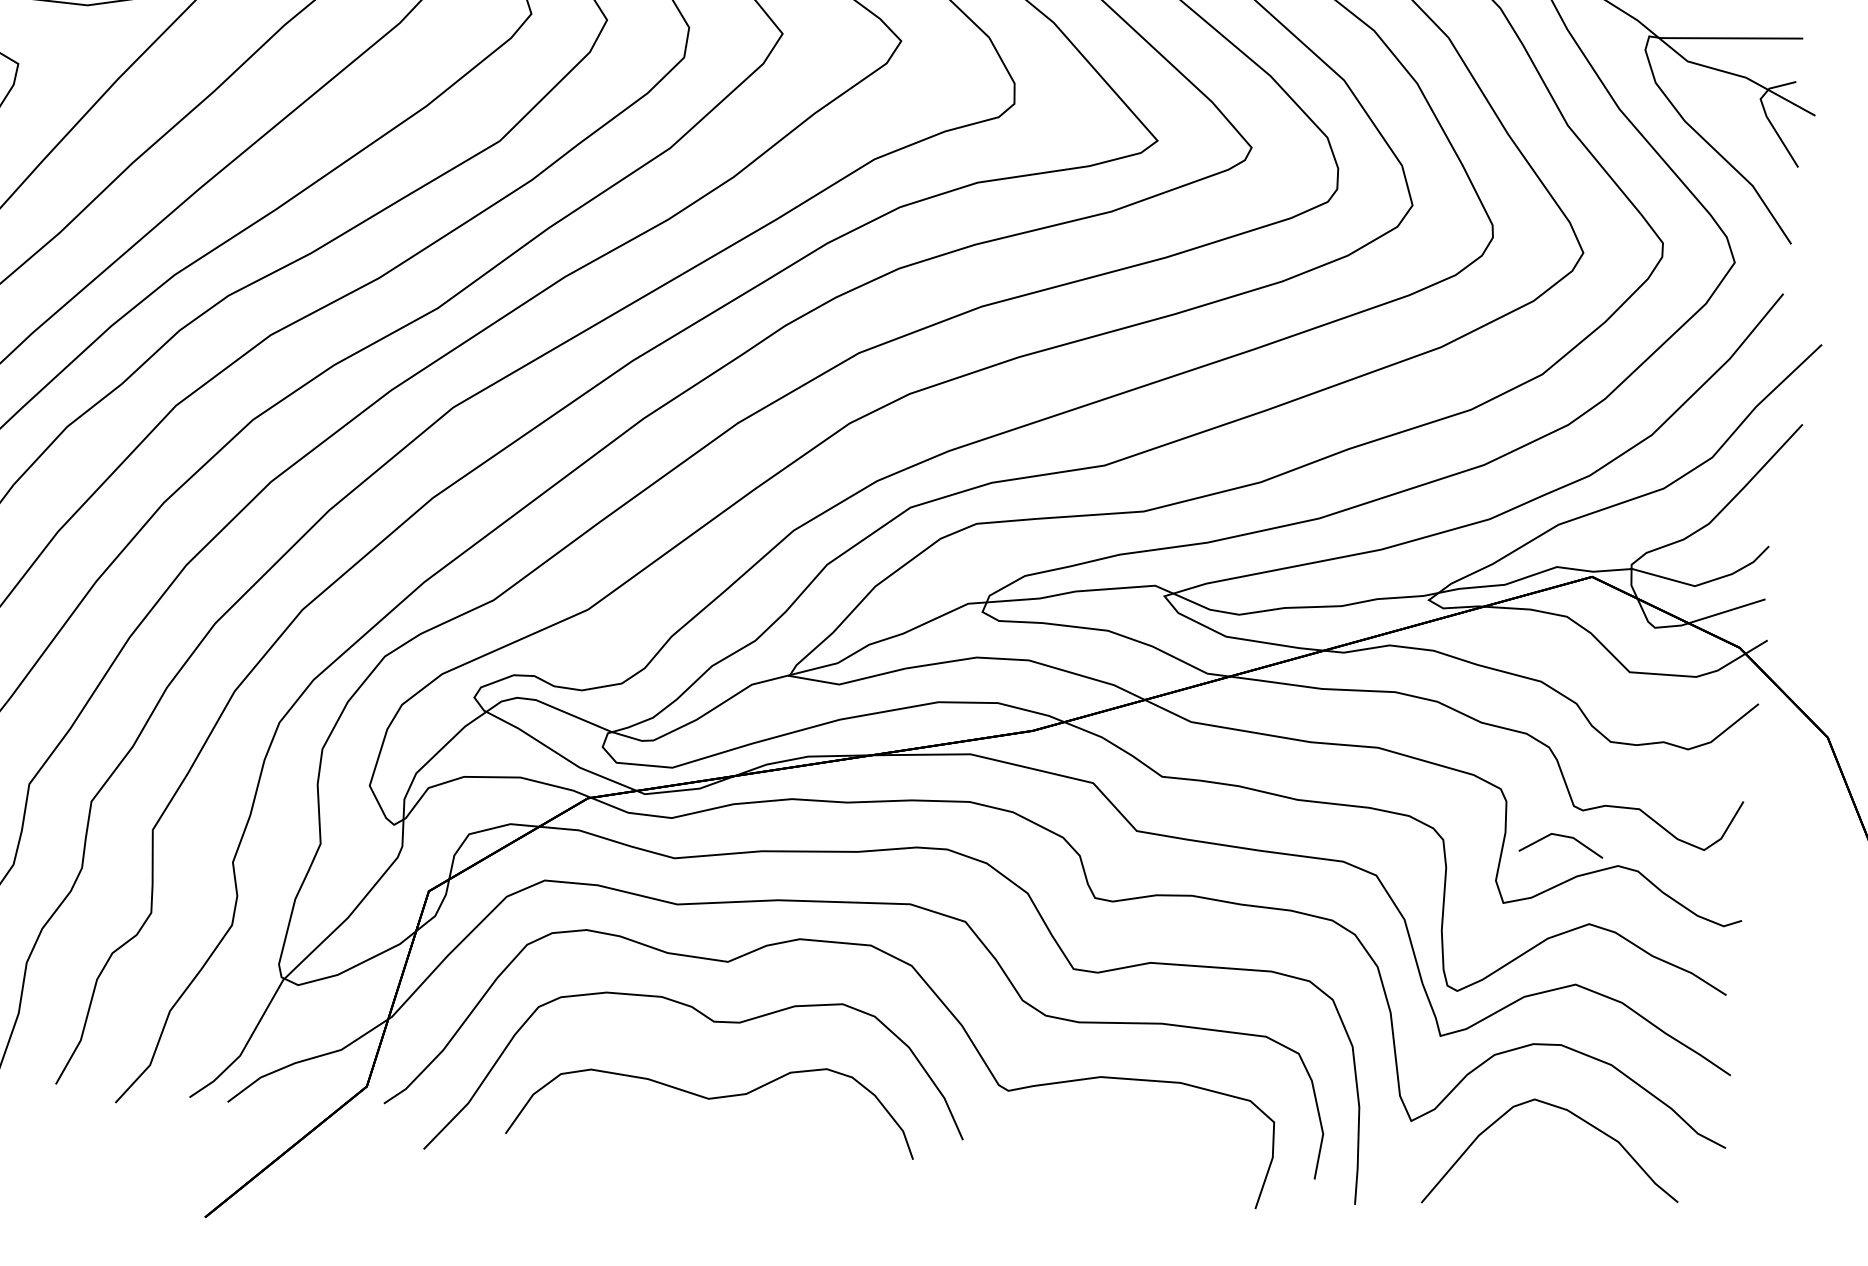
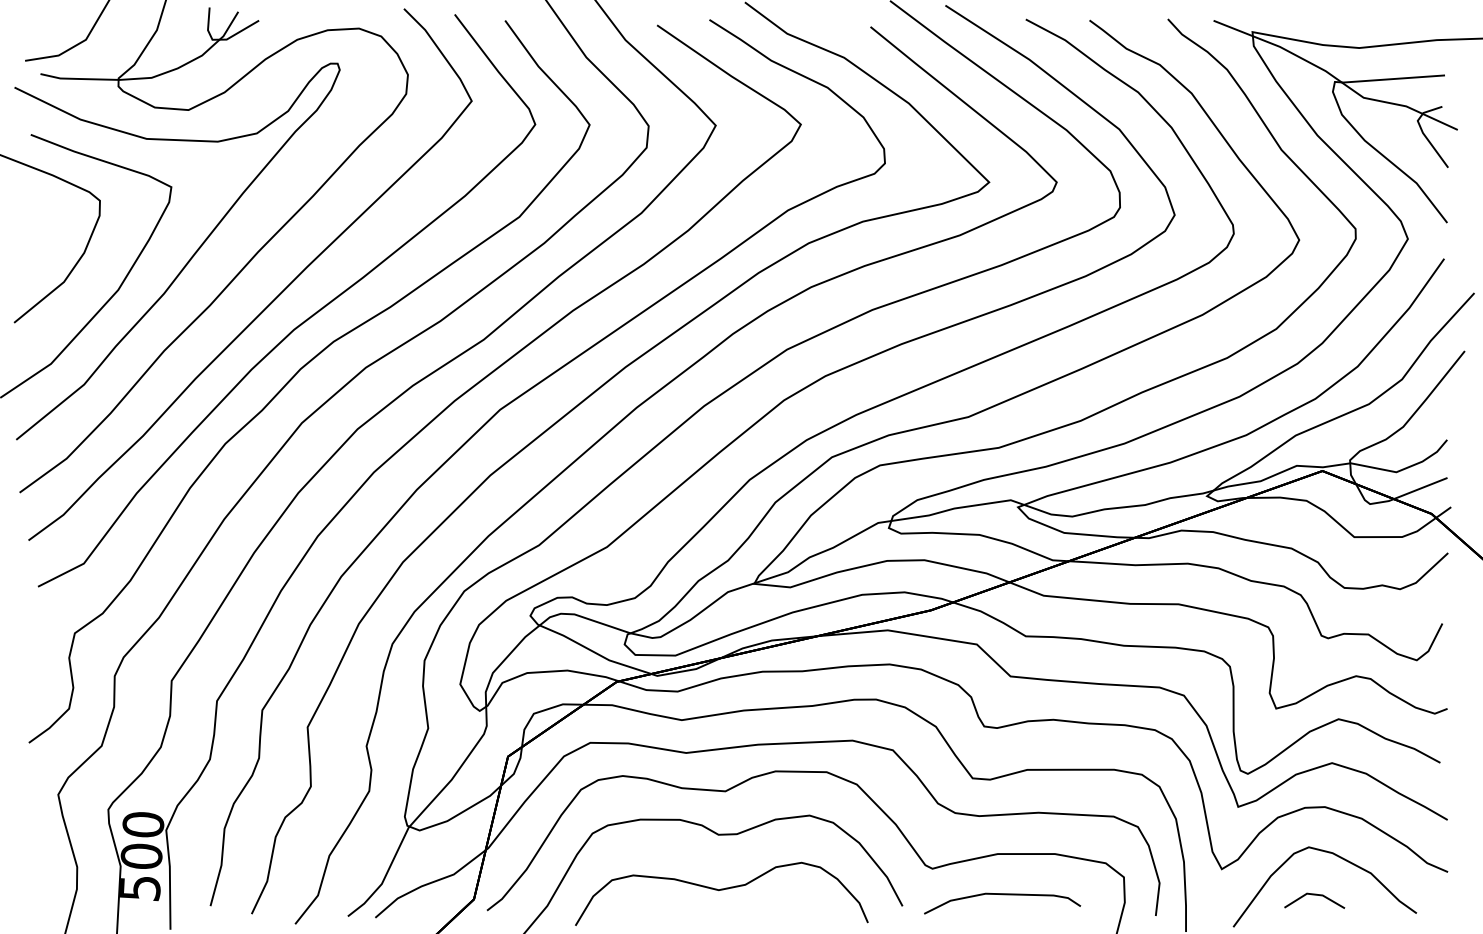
line: (1561, 837) -> (1314, 895), moved
curve: (1103, 1135) -> (1002, 895), added

